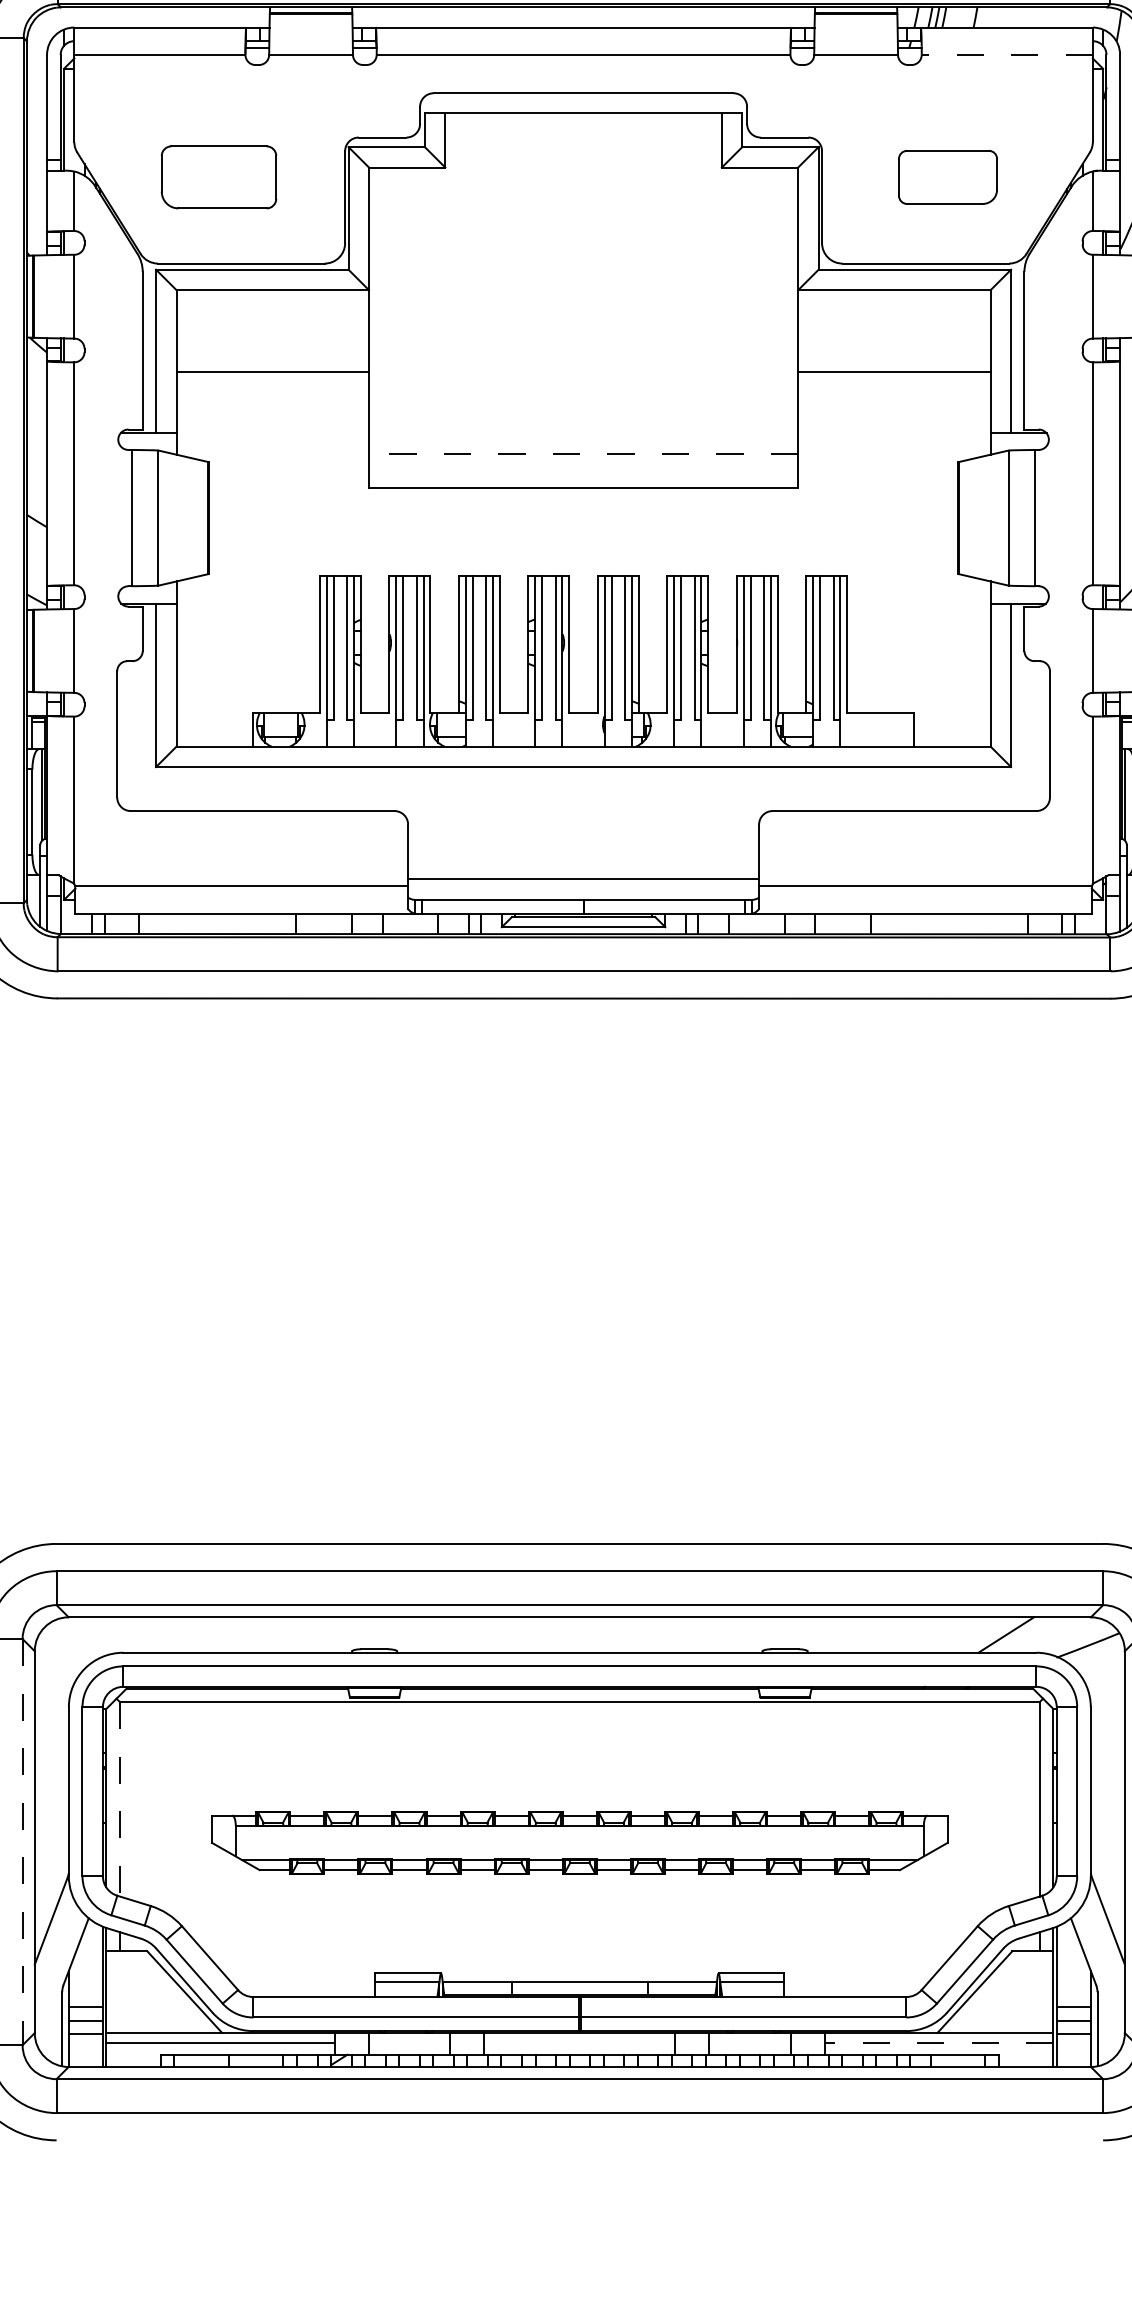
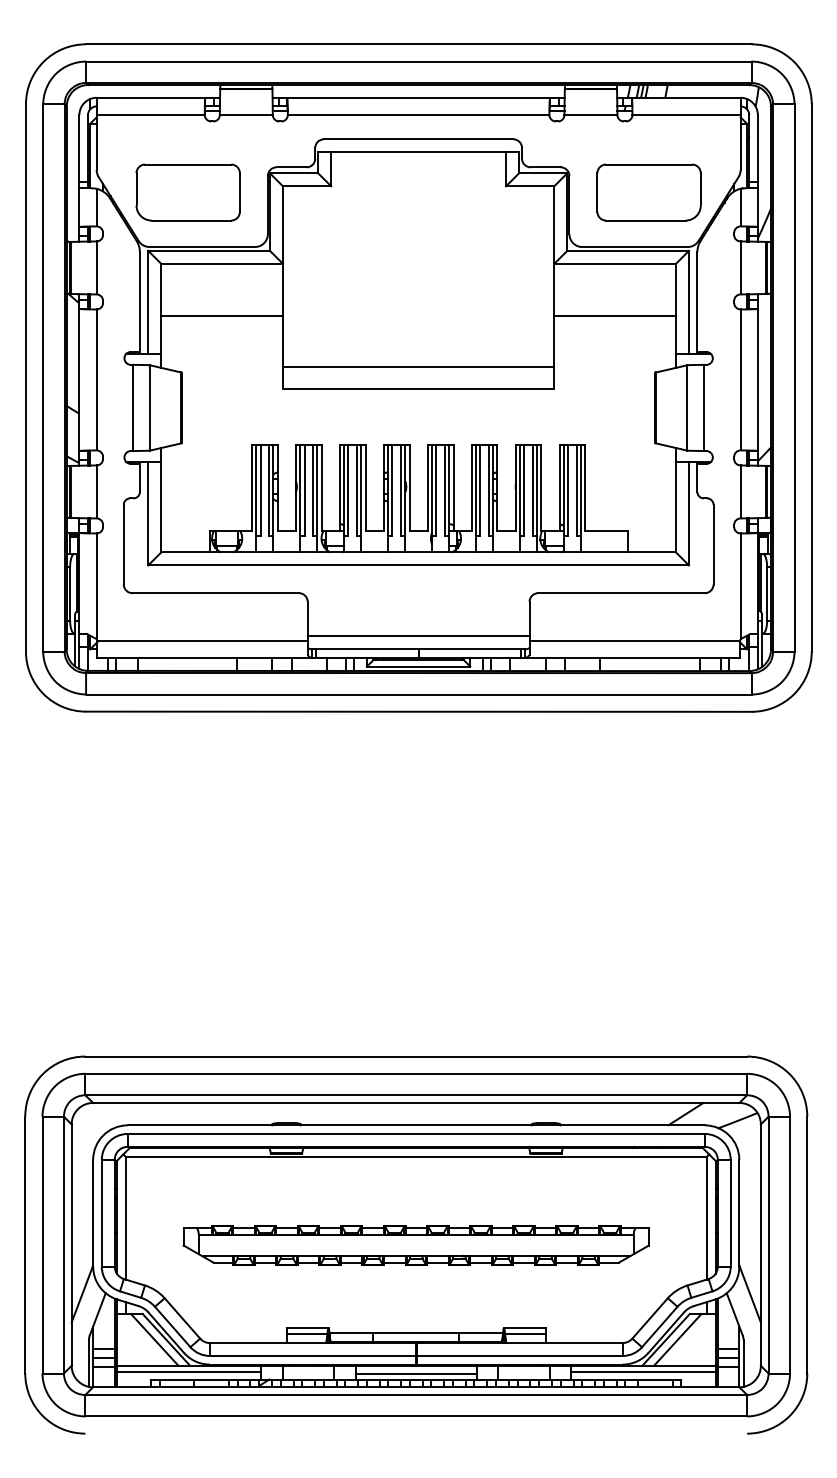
line: (1007, 55) -> (686, 115), dashed -> solid
part: (218, 177) -> (187, 192), size x1.43
part: (947, 177) -> (648, 192), size x1.67
line: (583, 454) -> (418, 367), dashed -> solid
line: (119, 1800) -> (125, 1218), dashed -> solid
line: (21, 1842) -> (63, 1245), dashed -> solid
line: (165, 1991) -> (154, 1339), added
line: (993, 1991) -> (677, 1339), added
line: (939, 2043) -> (643, 1372), dashed -> solid
line: (578, 2046) -> (415, 1374), added

